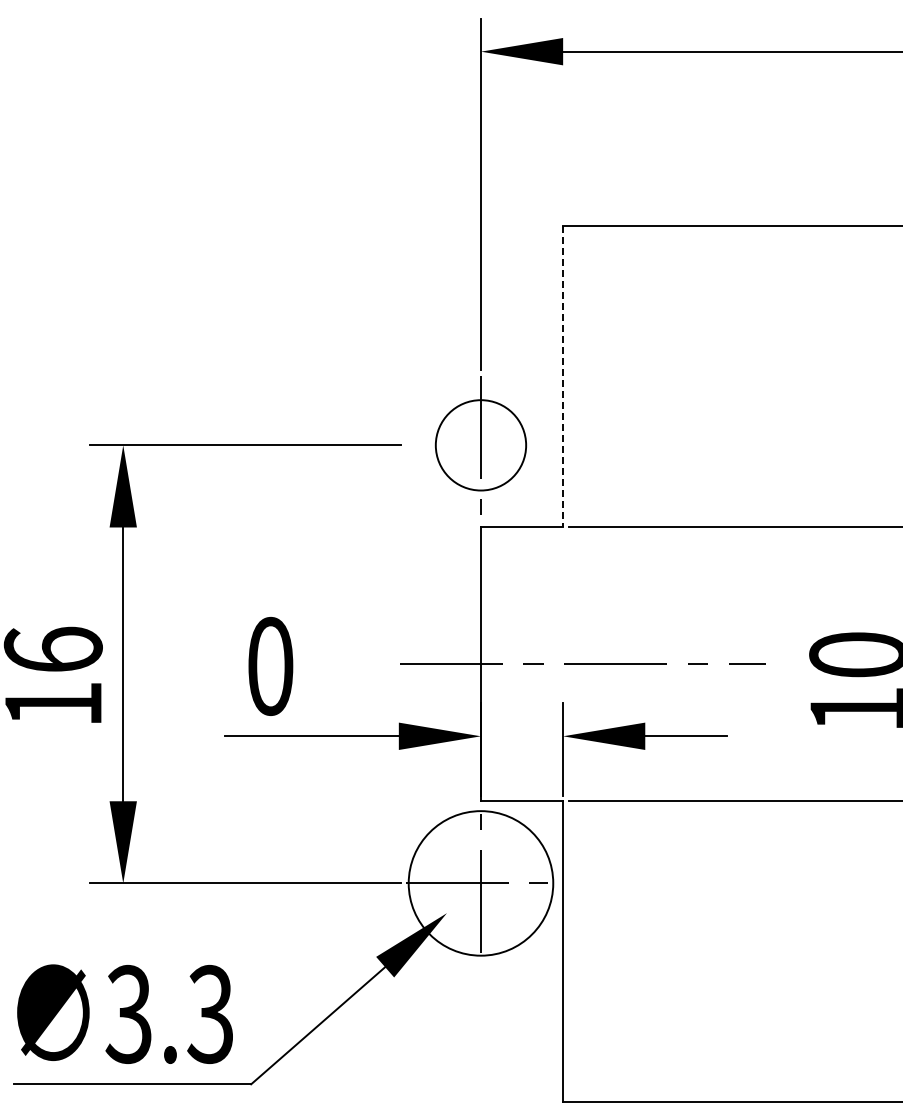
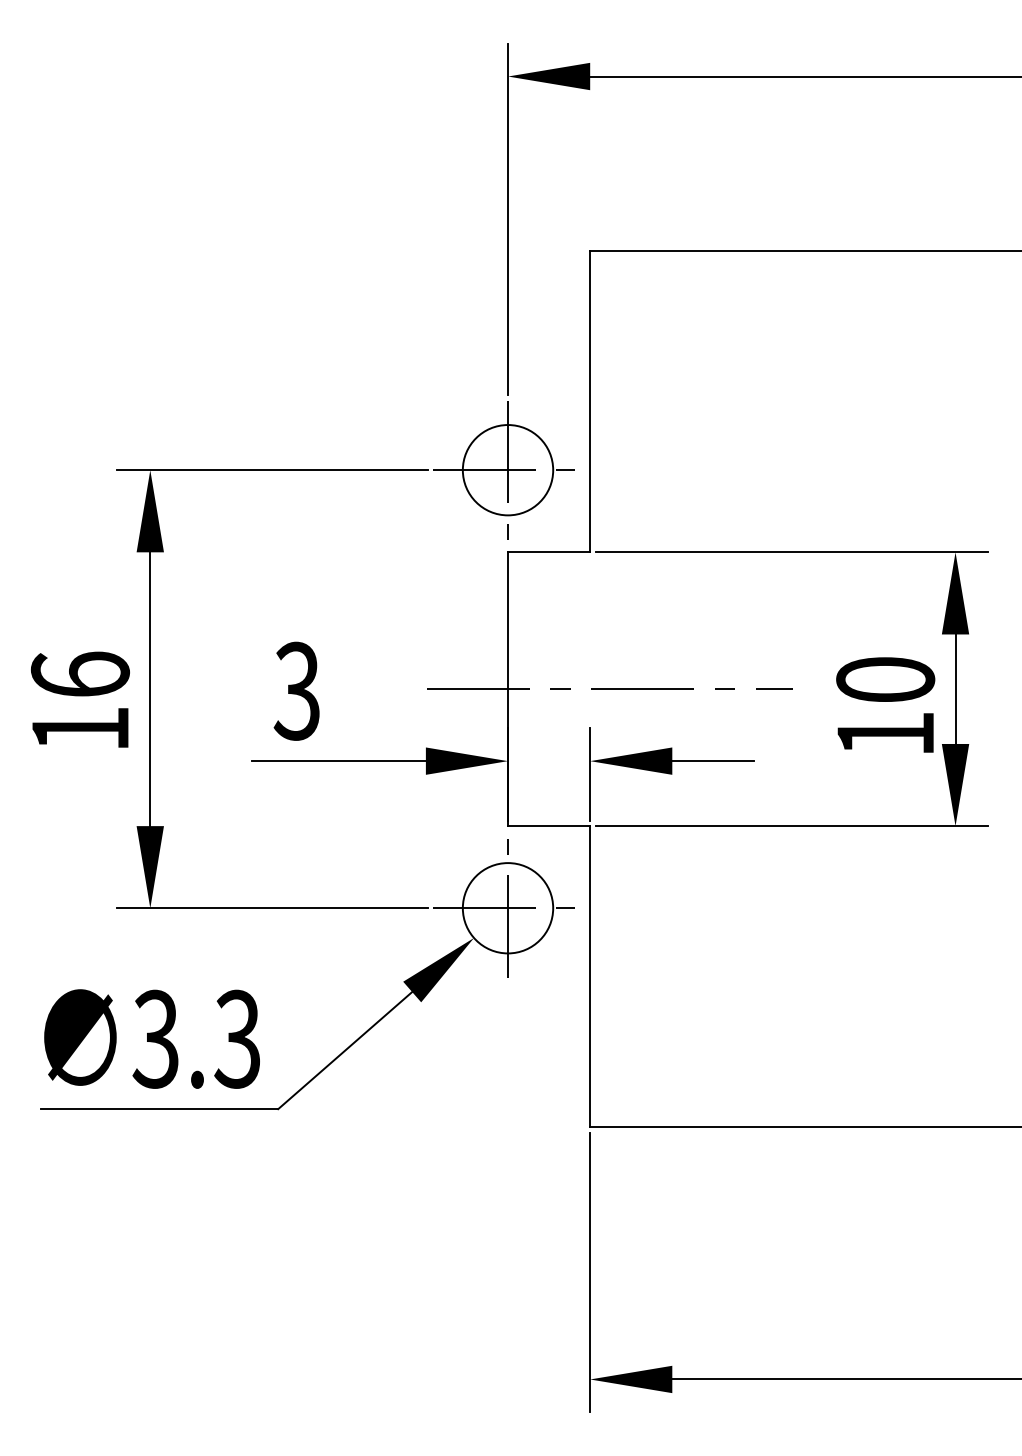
line: (563, 376) -> (590, 401), dashed -> solid
line: (477, 445) -> (504, 470), added
text: (269, 665) -> (296, 690), 0 -> 3
circle: (480, 883) -> (507, 908), size x0.62

